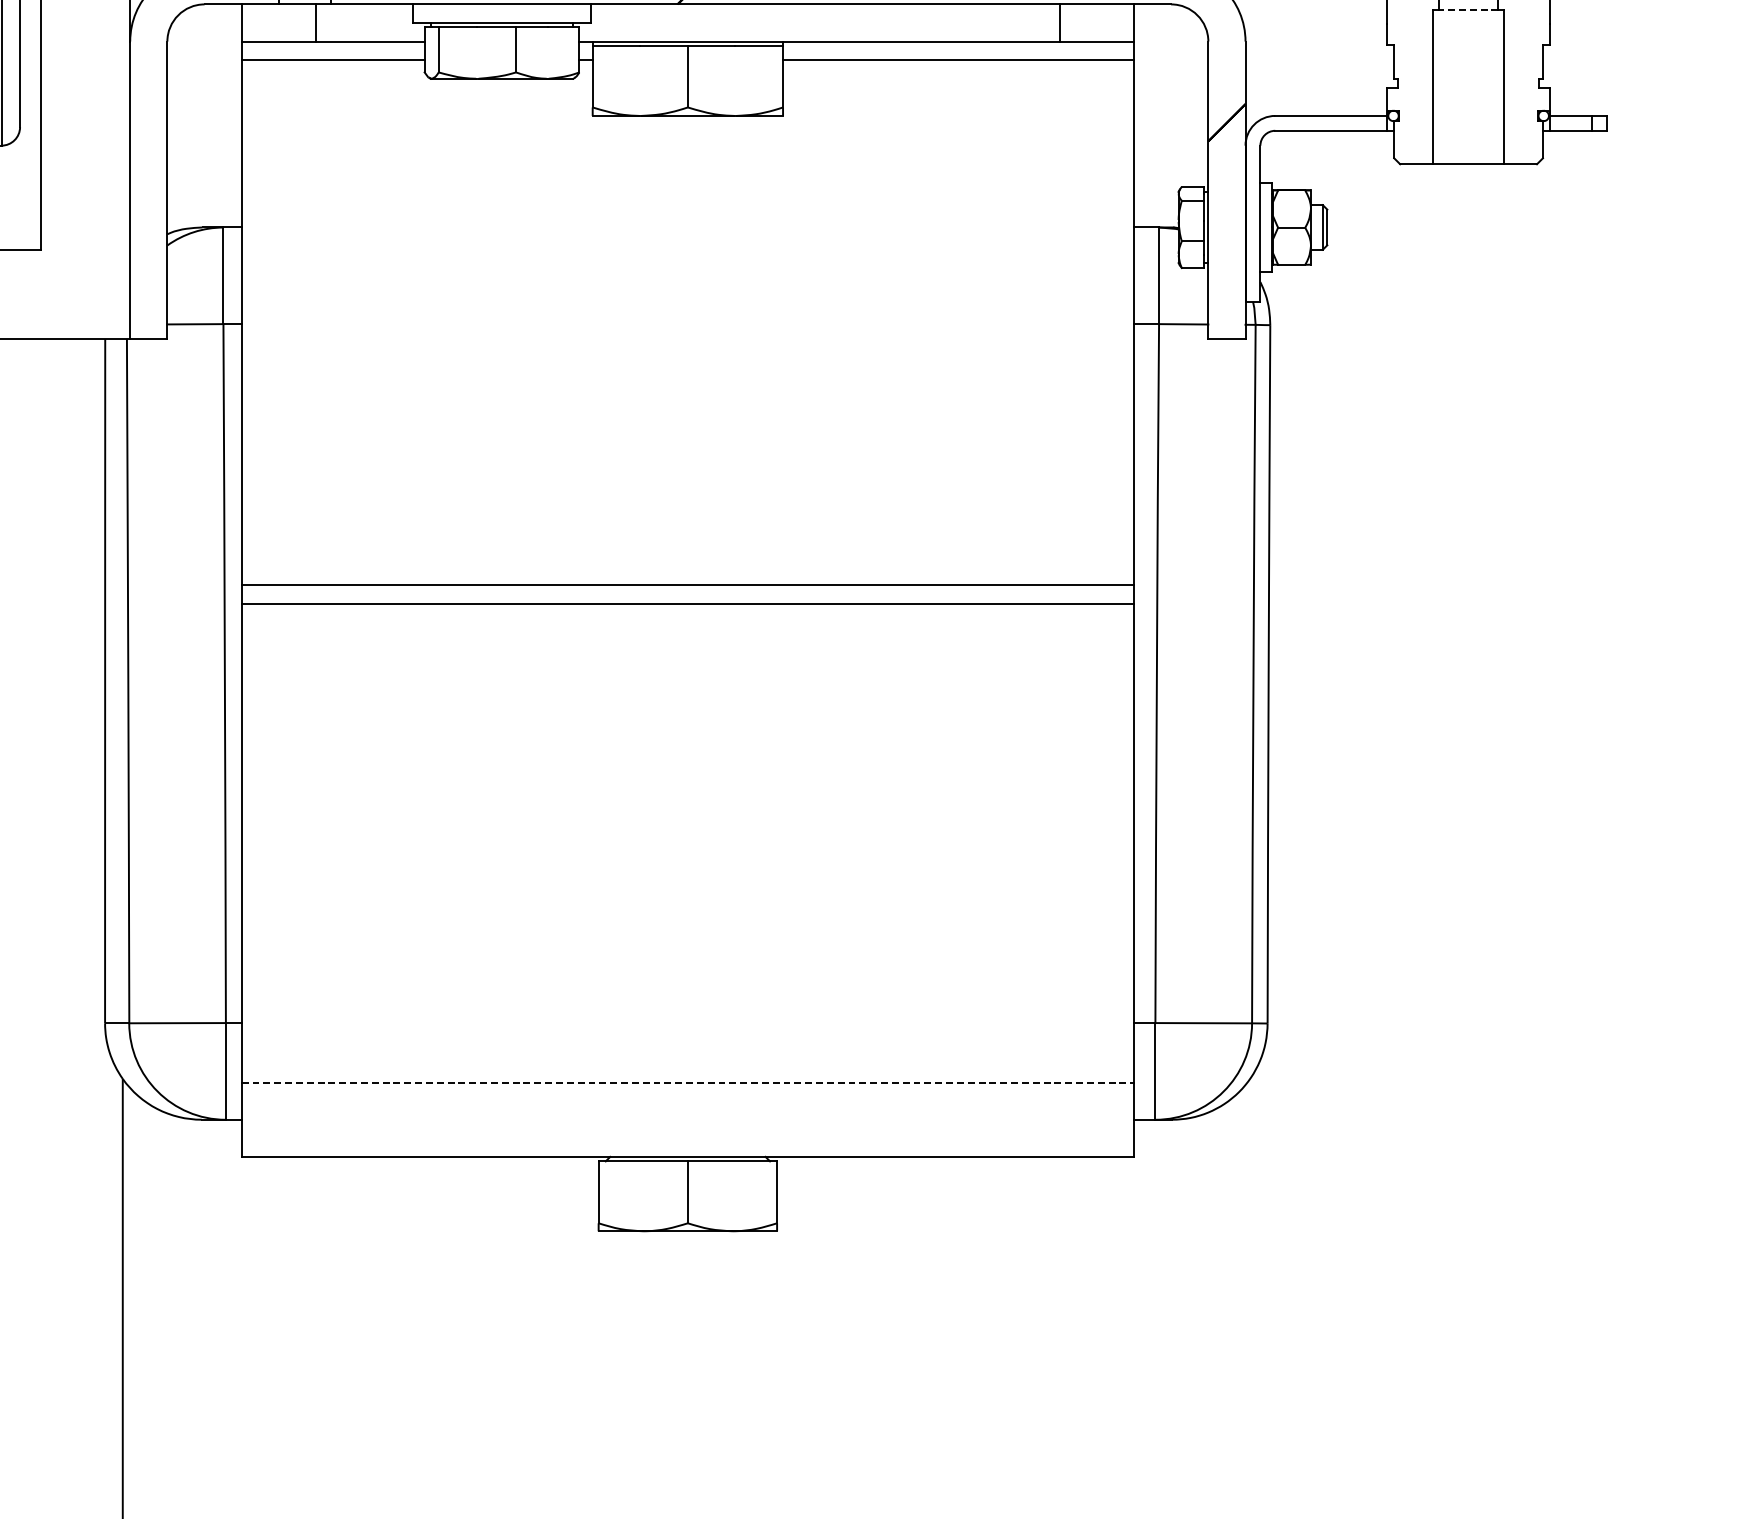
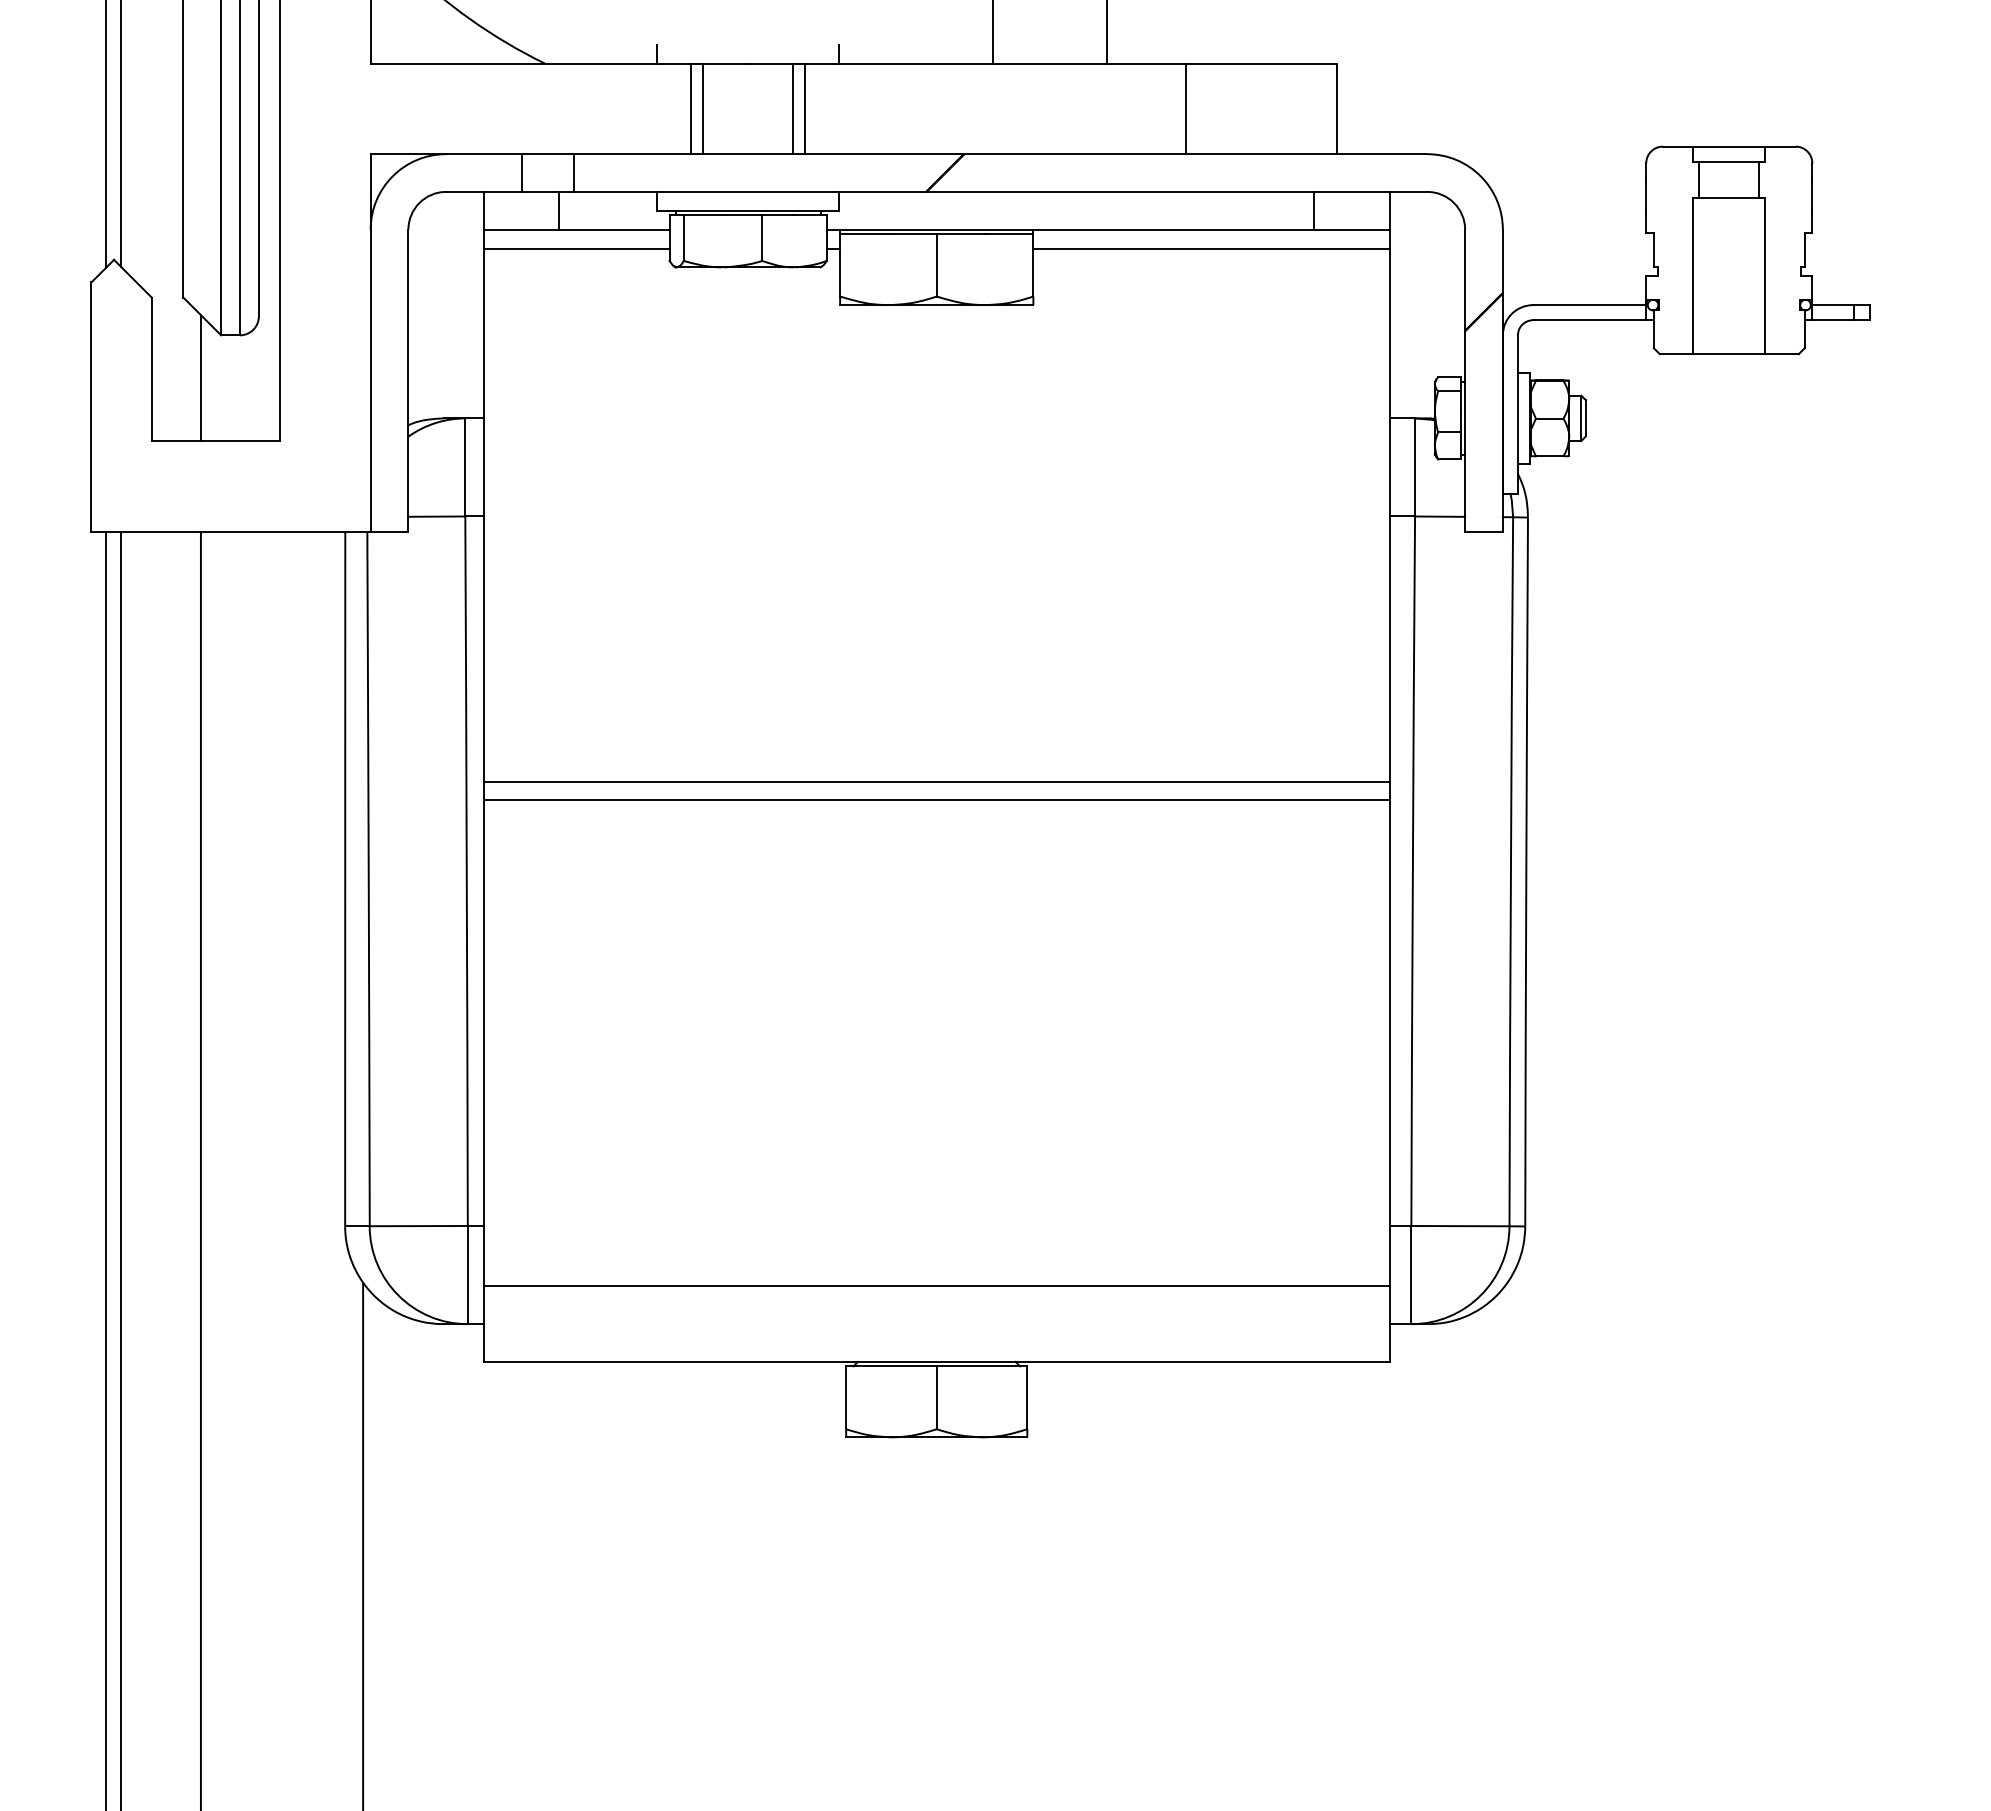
line: (1467, 9) -> (1728, 197), dashed -> solid
line: (687, 1082) -> (936, 1286), dashed -> solid

